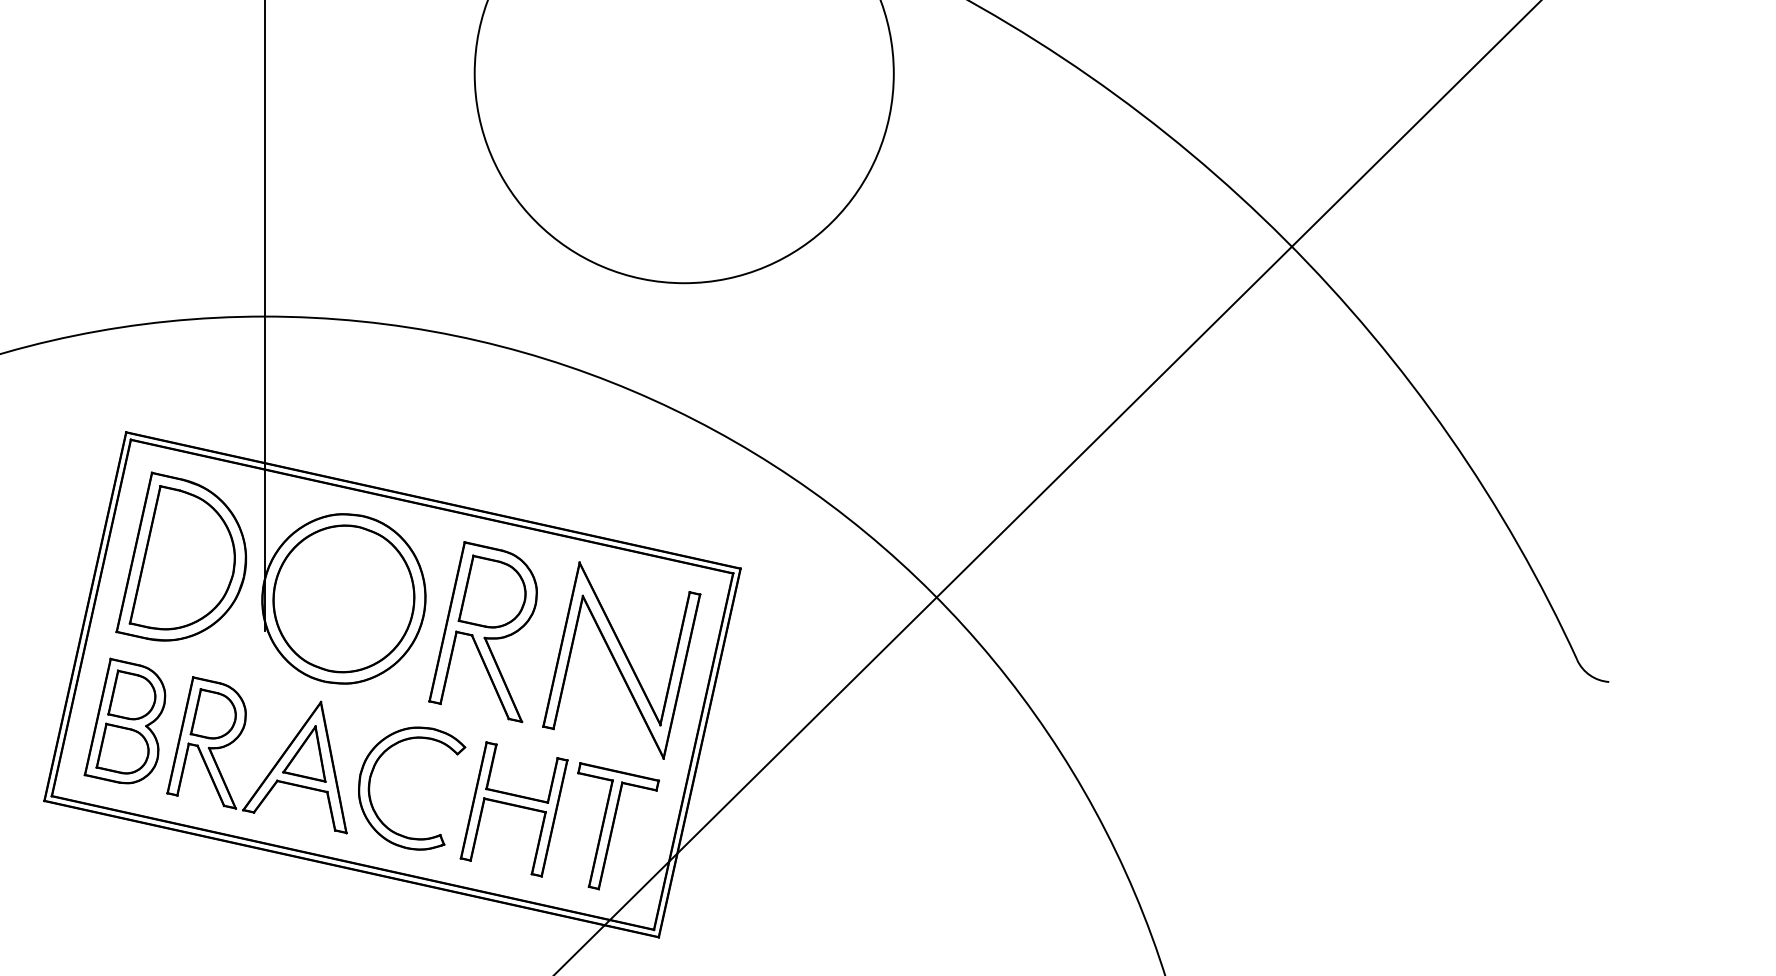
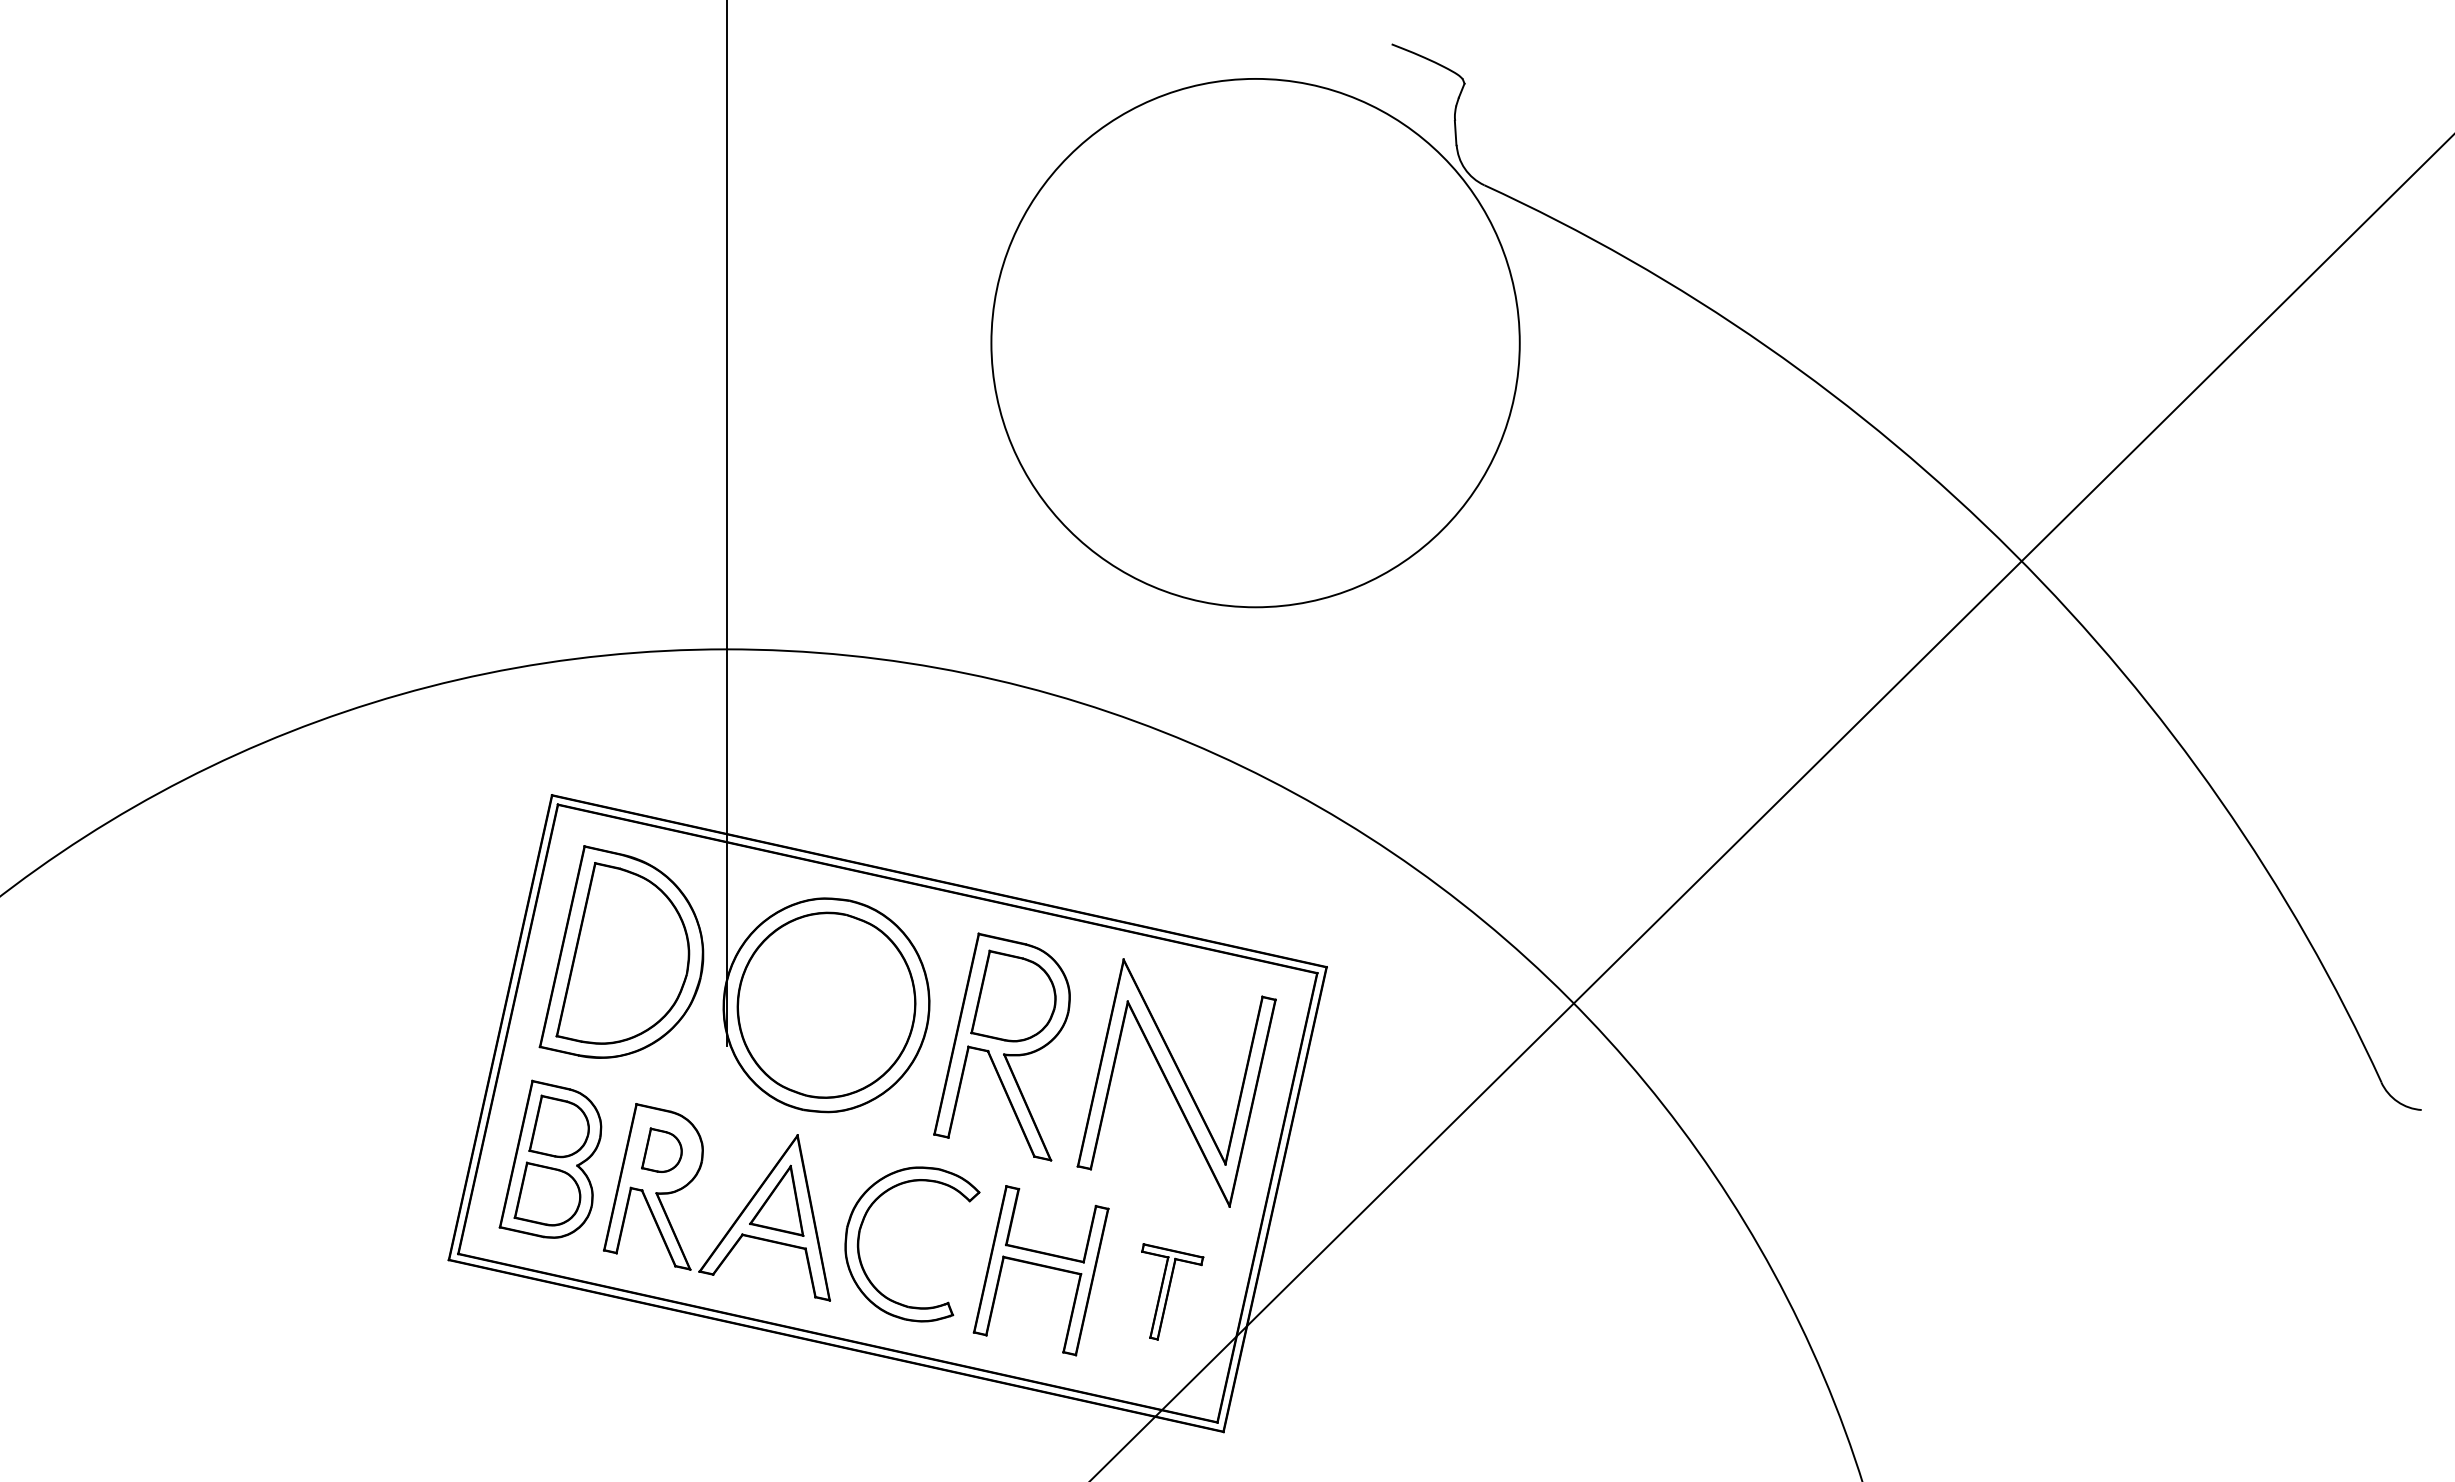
part: (213, 714) -> (661, 1150), size x0.7
part: (618, 825) -> (1172, 1291), size x0.6

